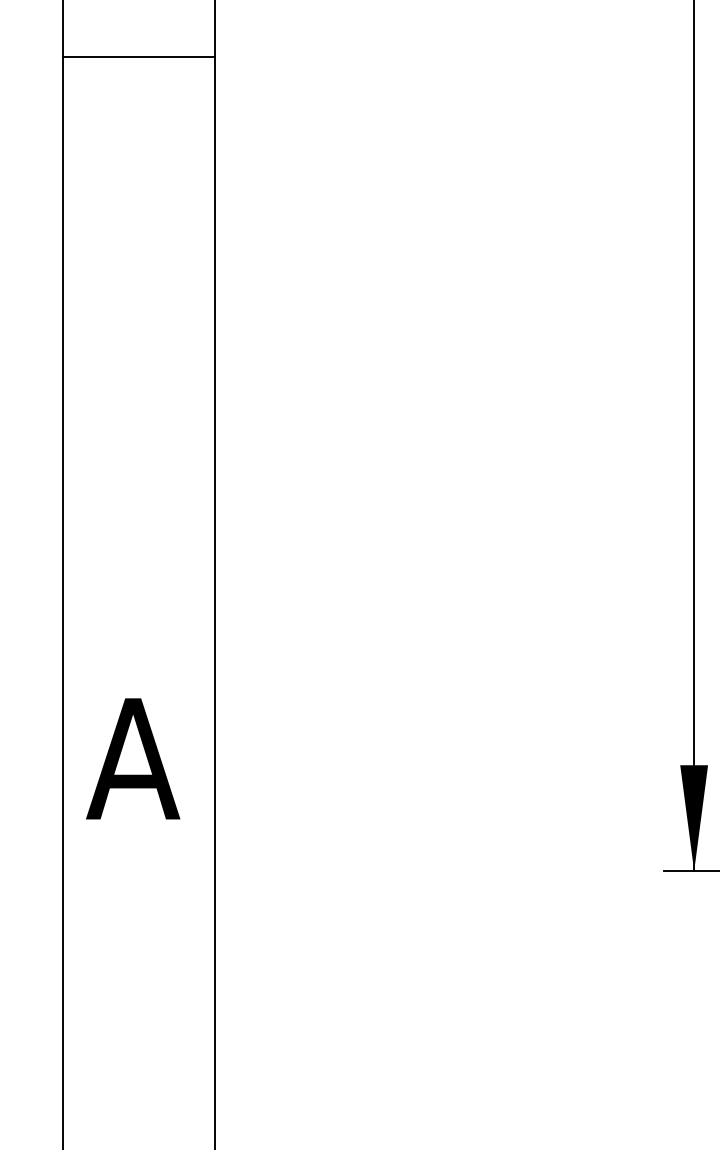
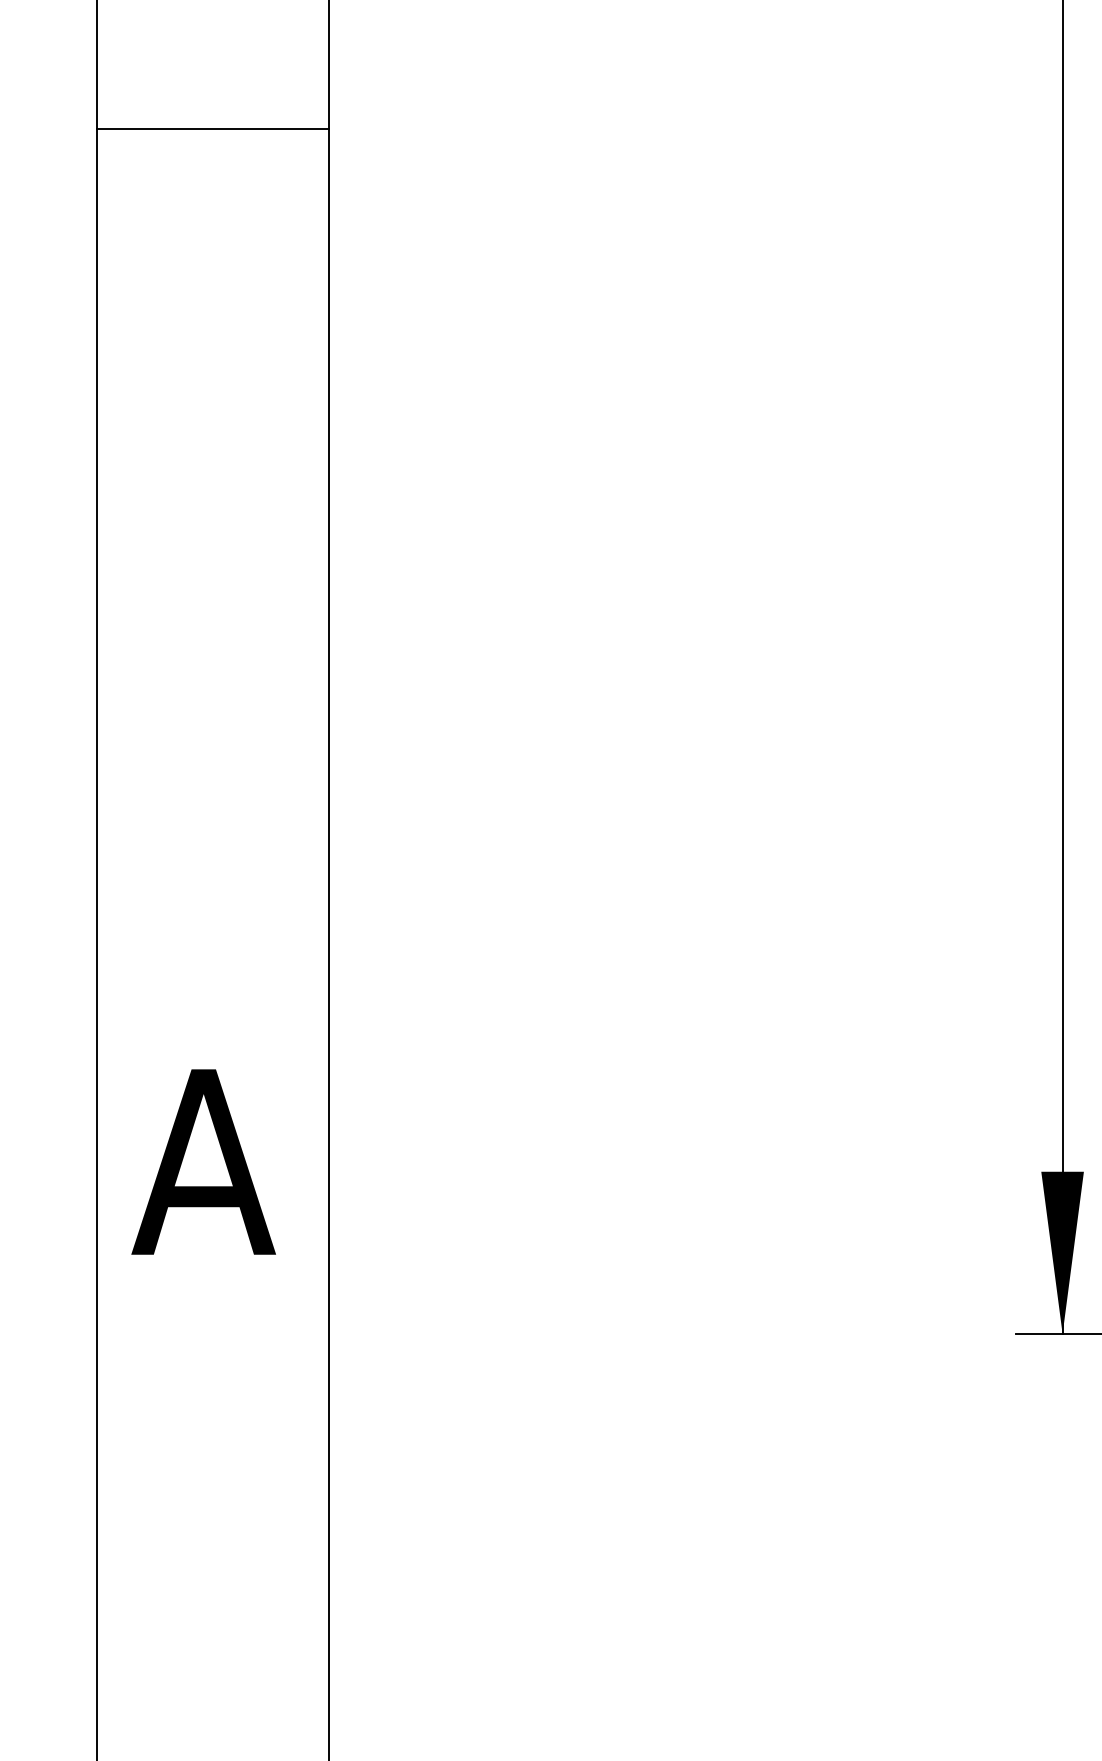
line: (138, 57) -> (211, 129), moved

